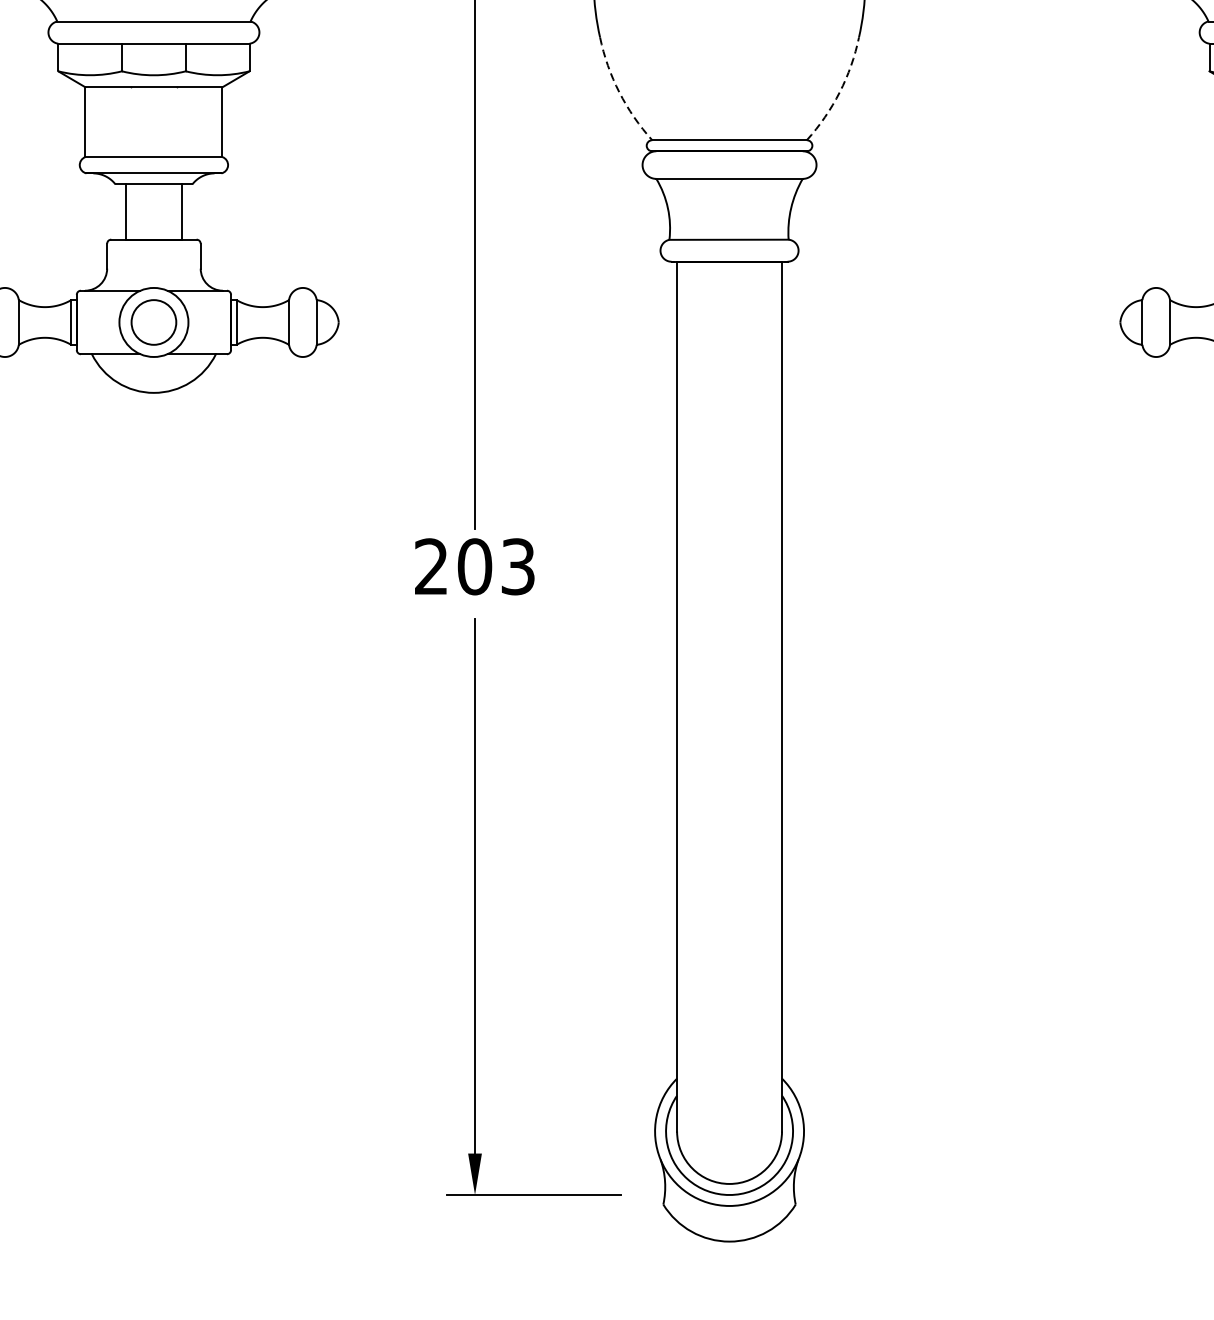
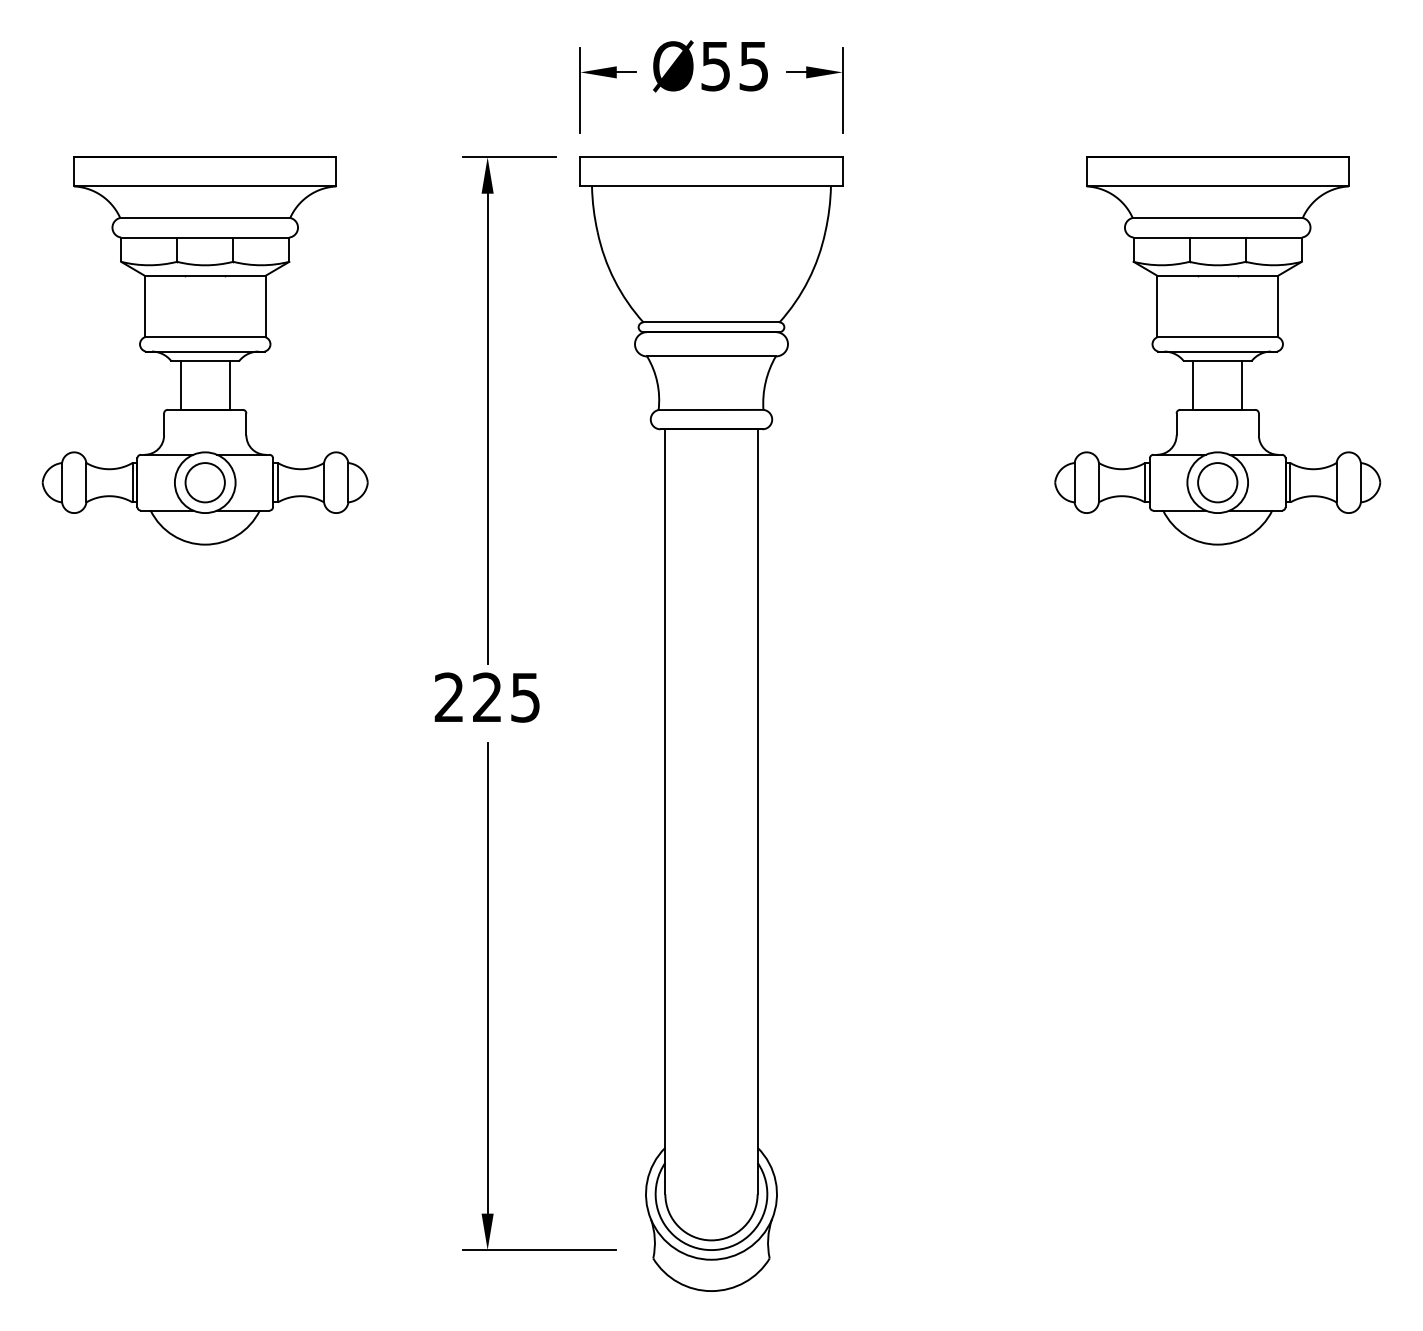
arc: (619, 92) -> (614, 280), dashed -> solid
arc: (839, 92) -> (808, 280), dashed -> solid
text: (495, 566) -> (505, 697), 203 -> 225

